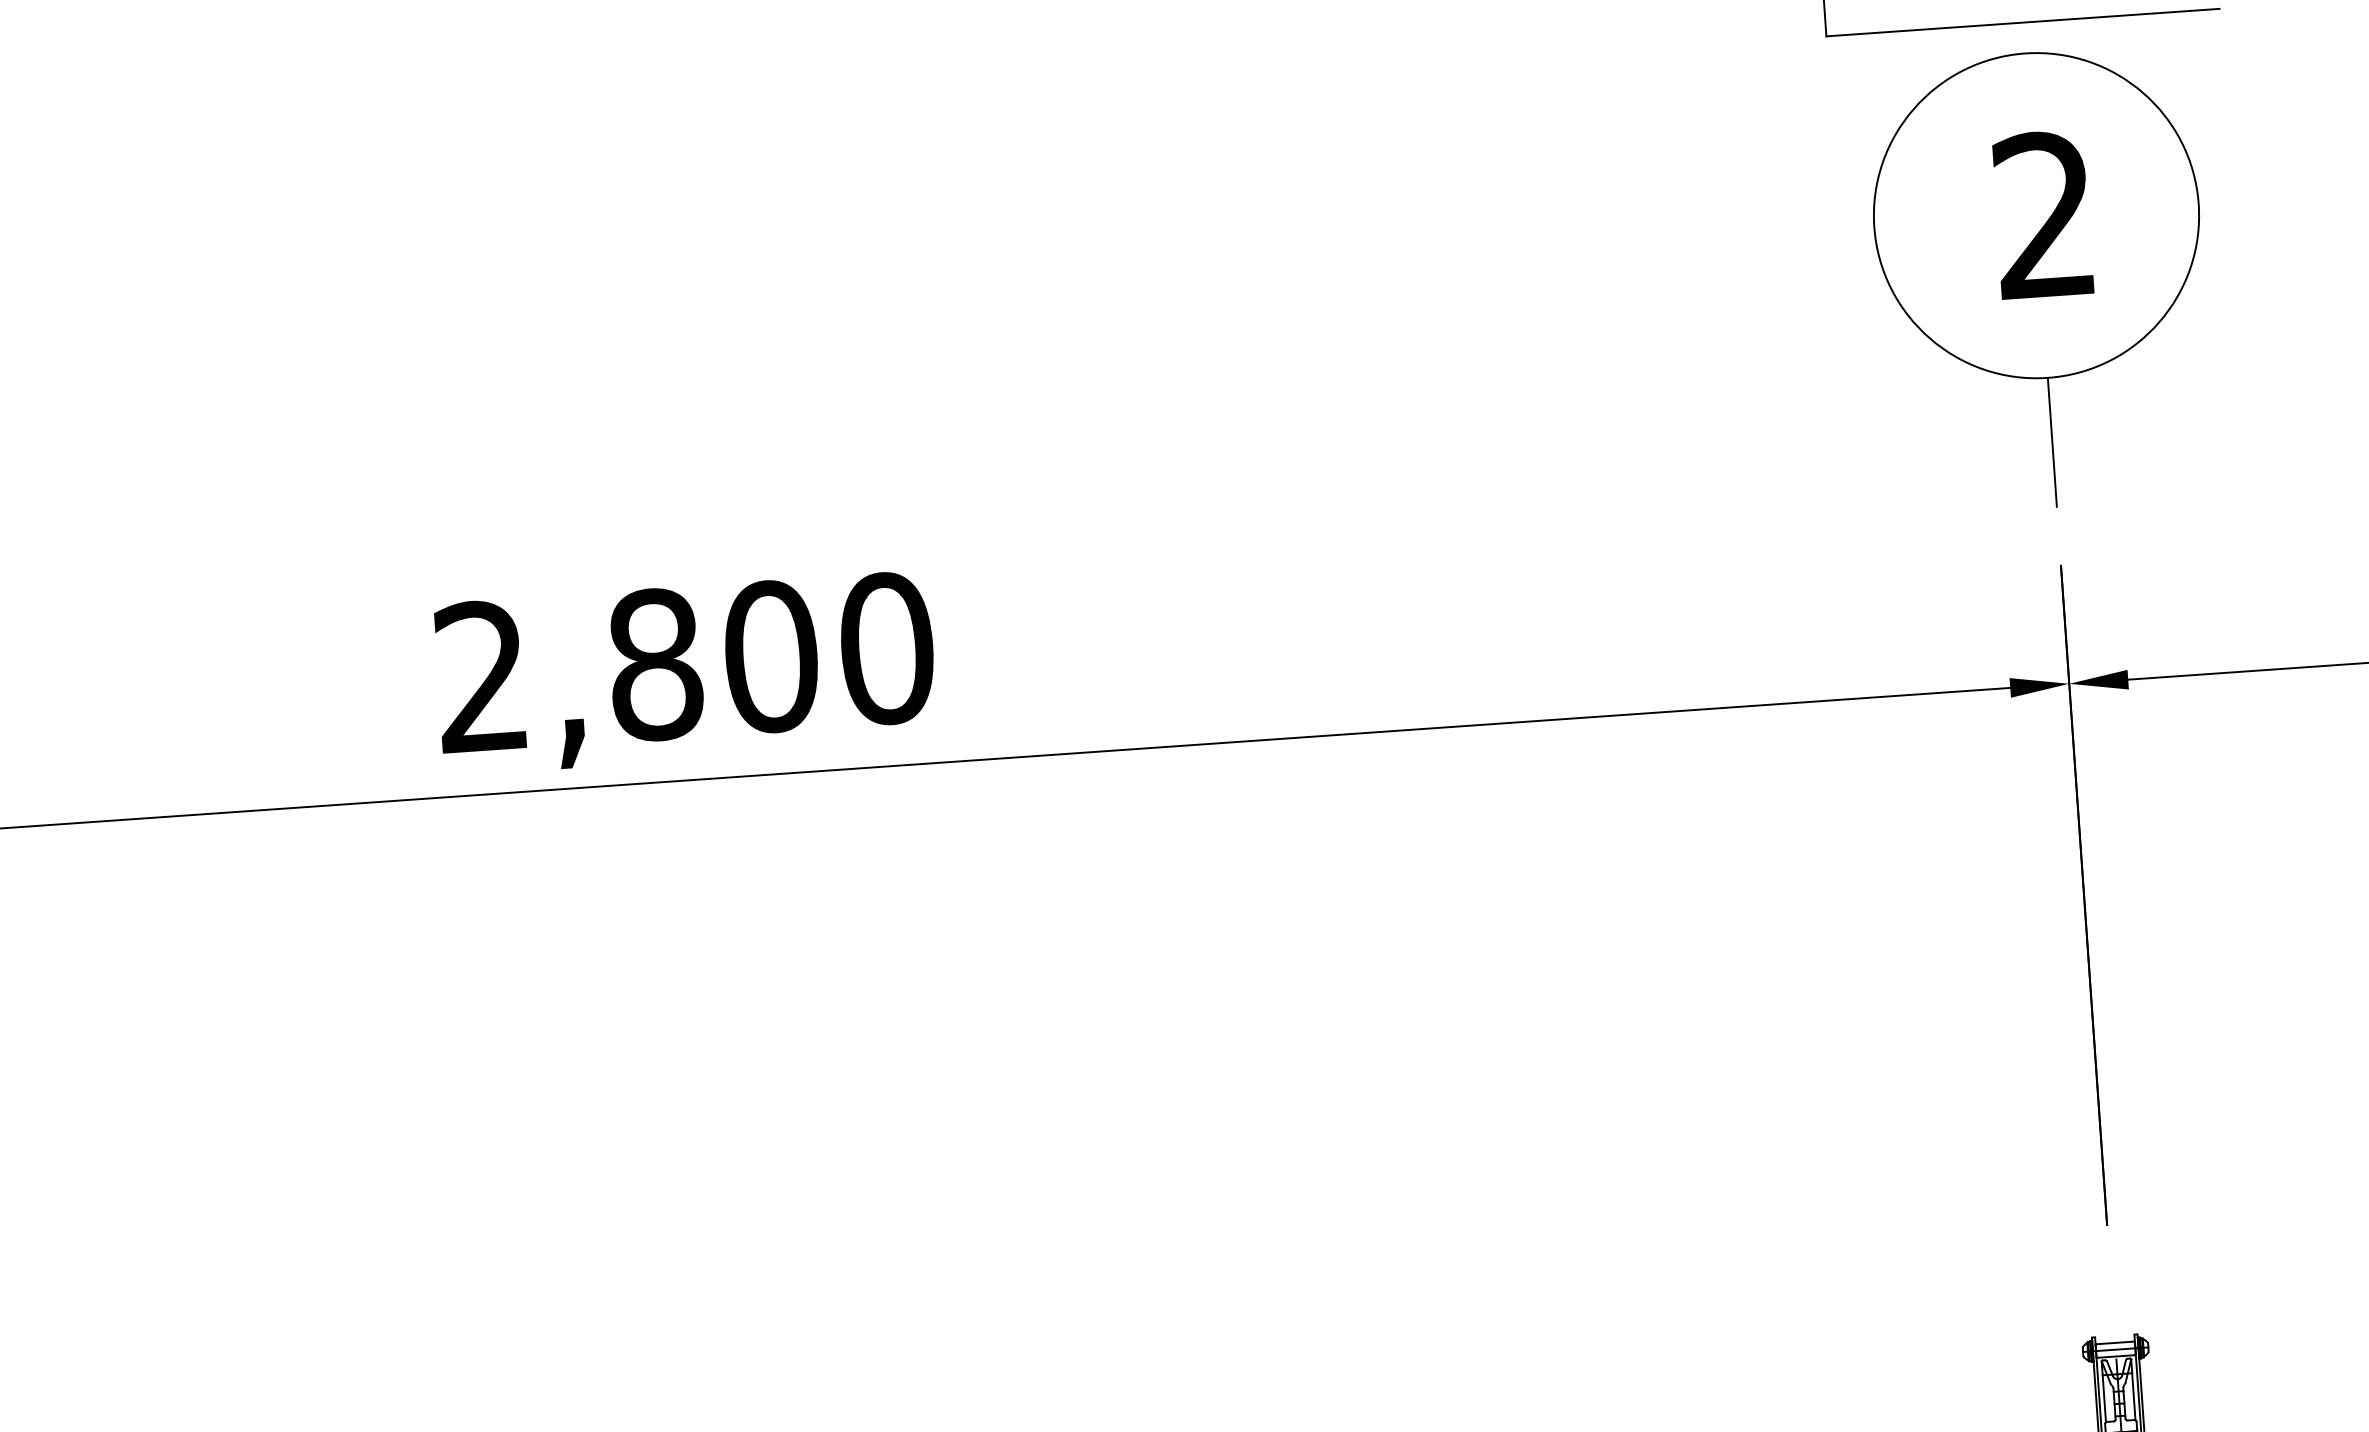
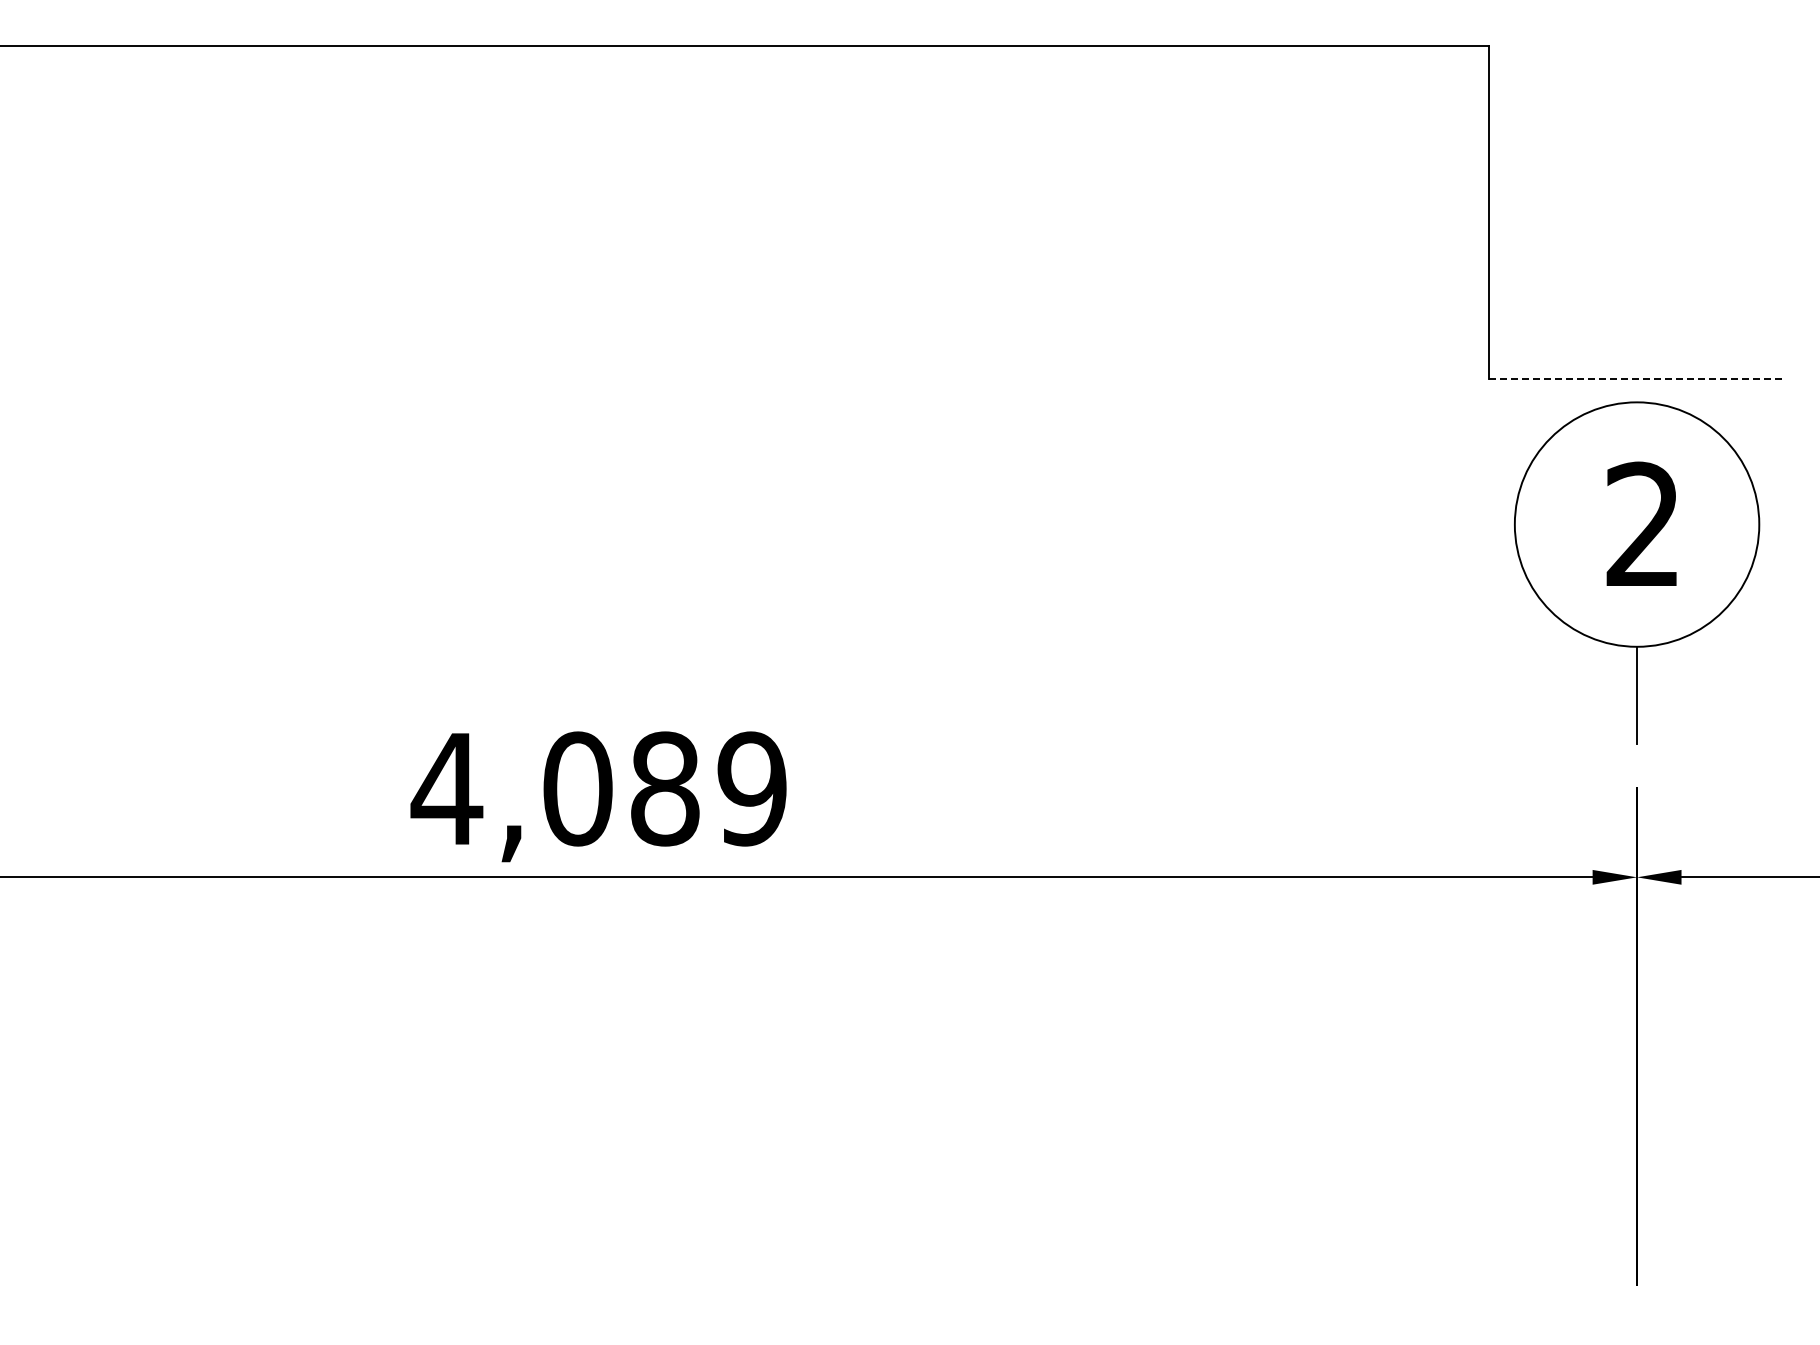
line: (2023, 23) -> (1637, 379), solid -> dashed
text: (682, 662) -> (598, 788), 2,800 -> 4,089

